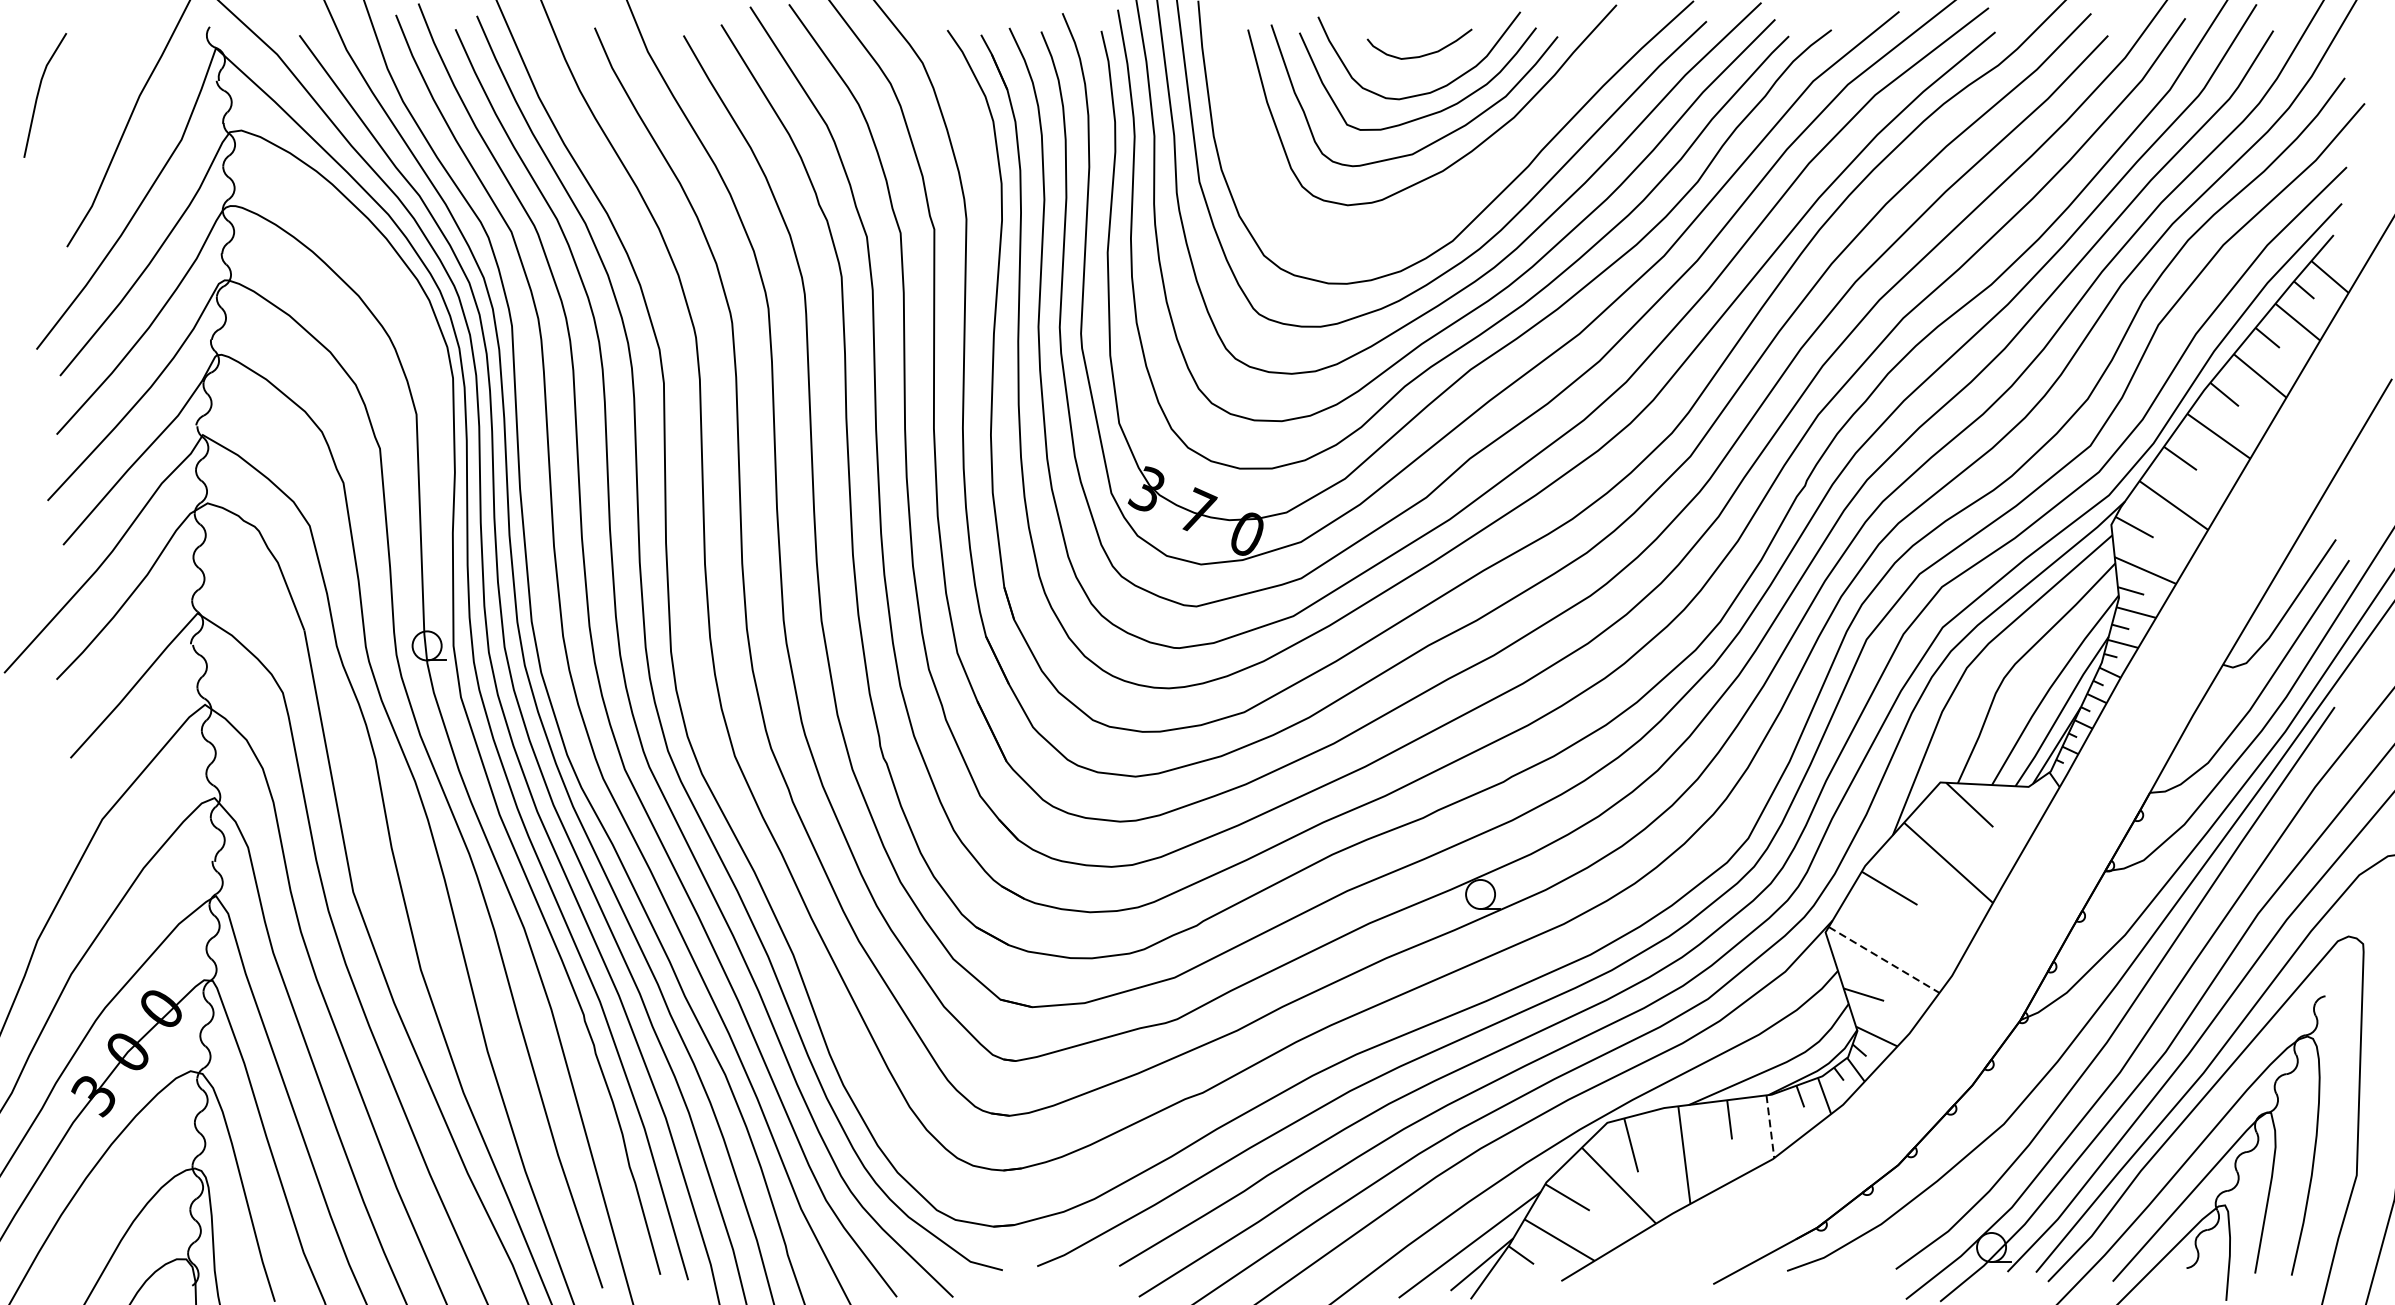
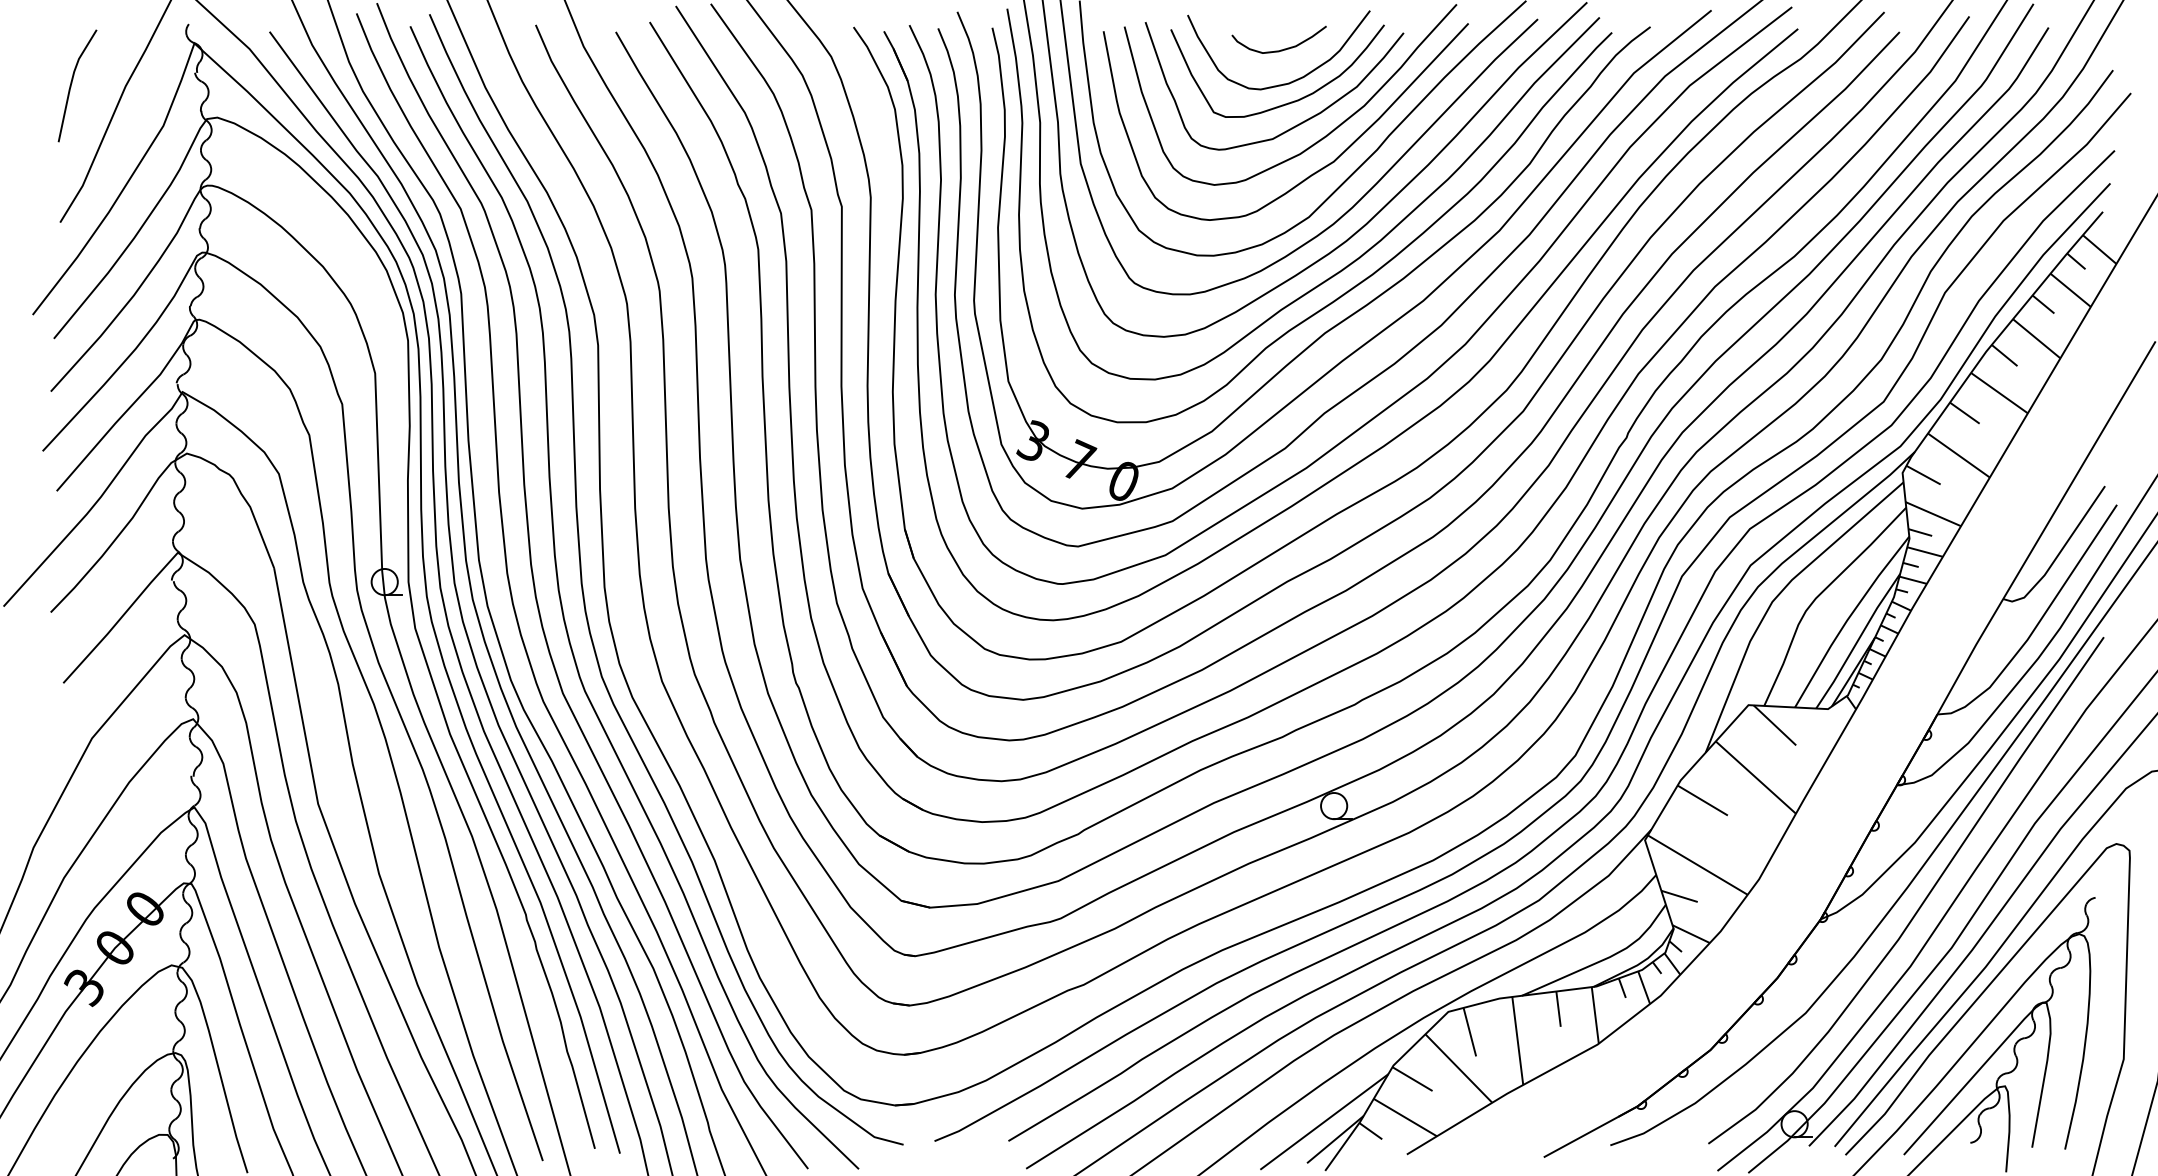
line: (39, 92) -> (72, 83), moved
curve: (1459, 190) -> (1315, 171), added
line: (1884, 960) -> (1698, 865), dashed -> solid
line: (1770, 1126) -> (1595, 1015), dashed -> solid

